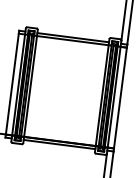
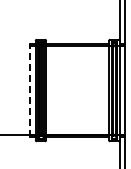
line: (12, 84) -> (30, 90), solid -> dashed

